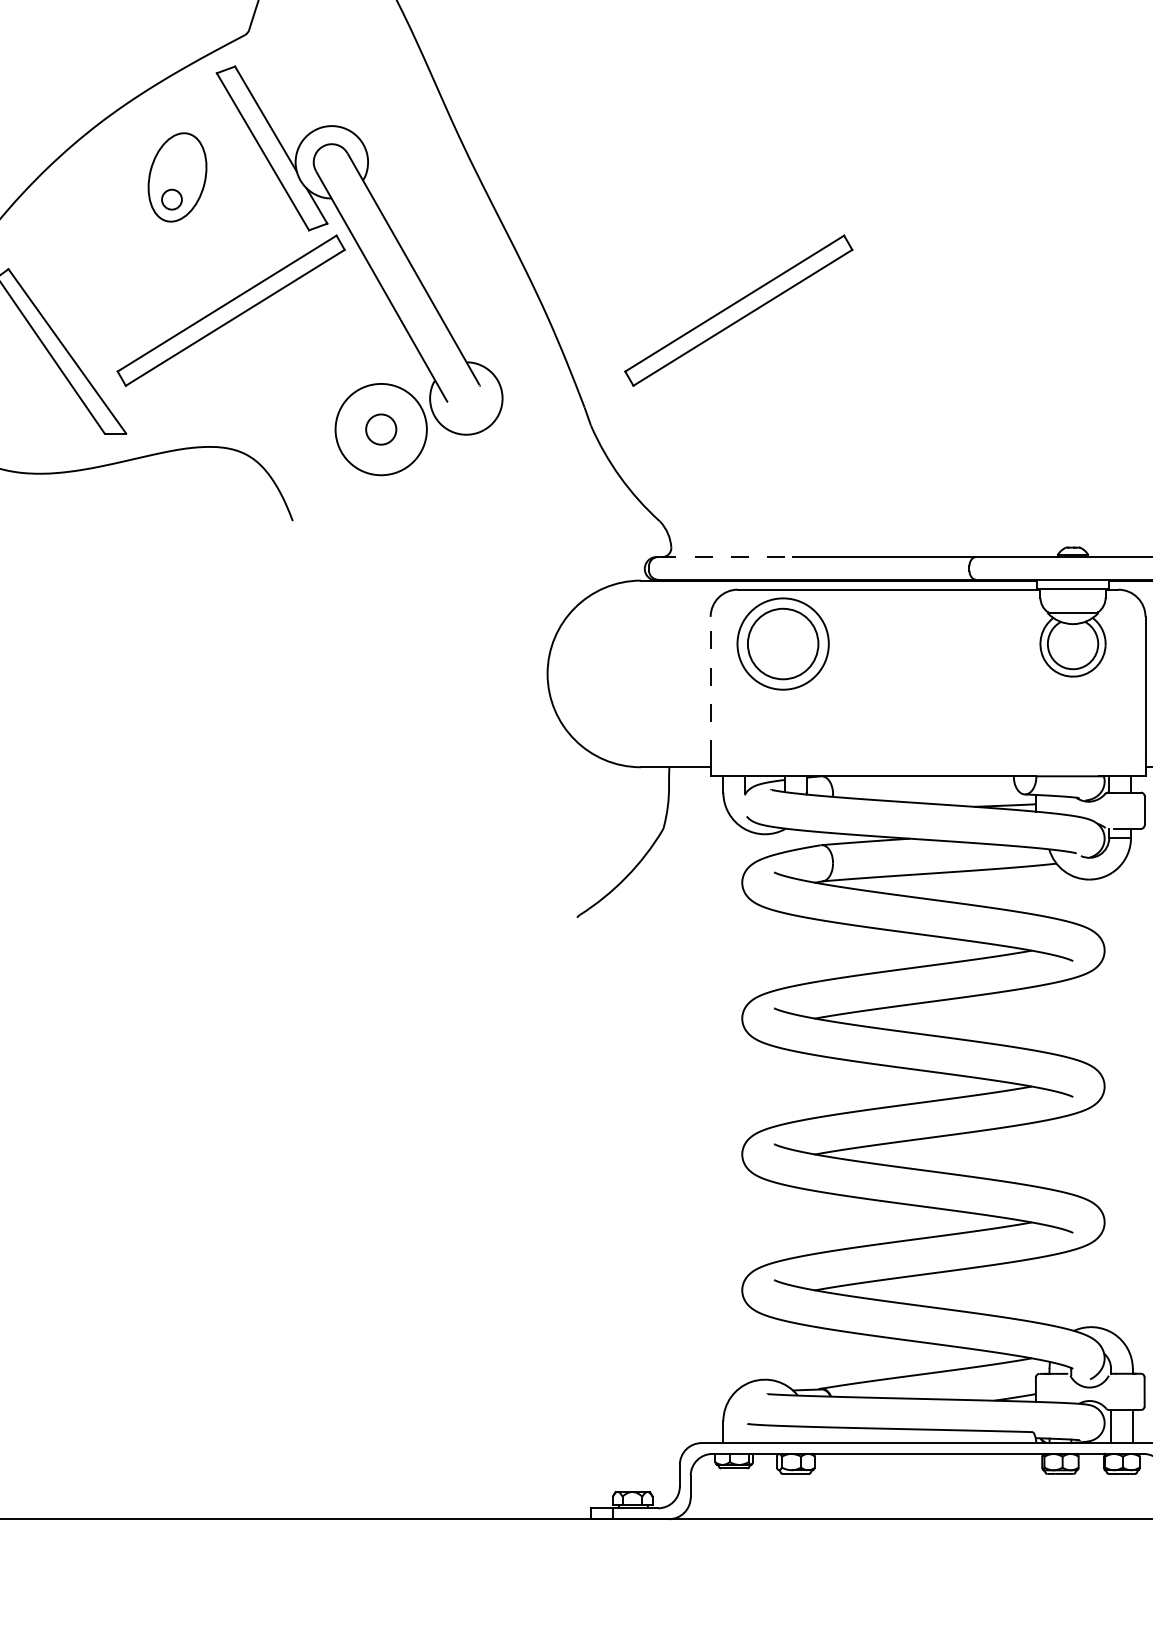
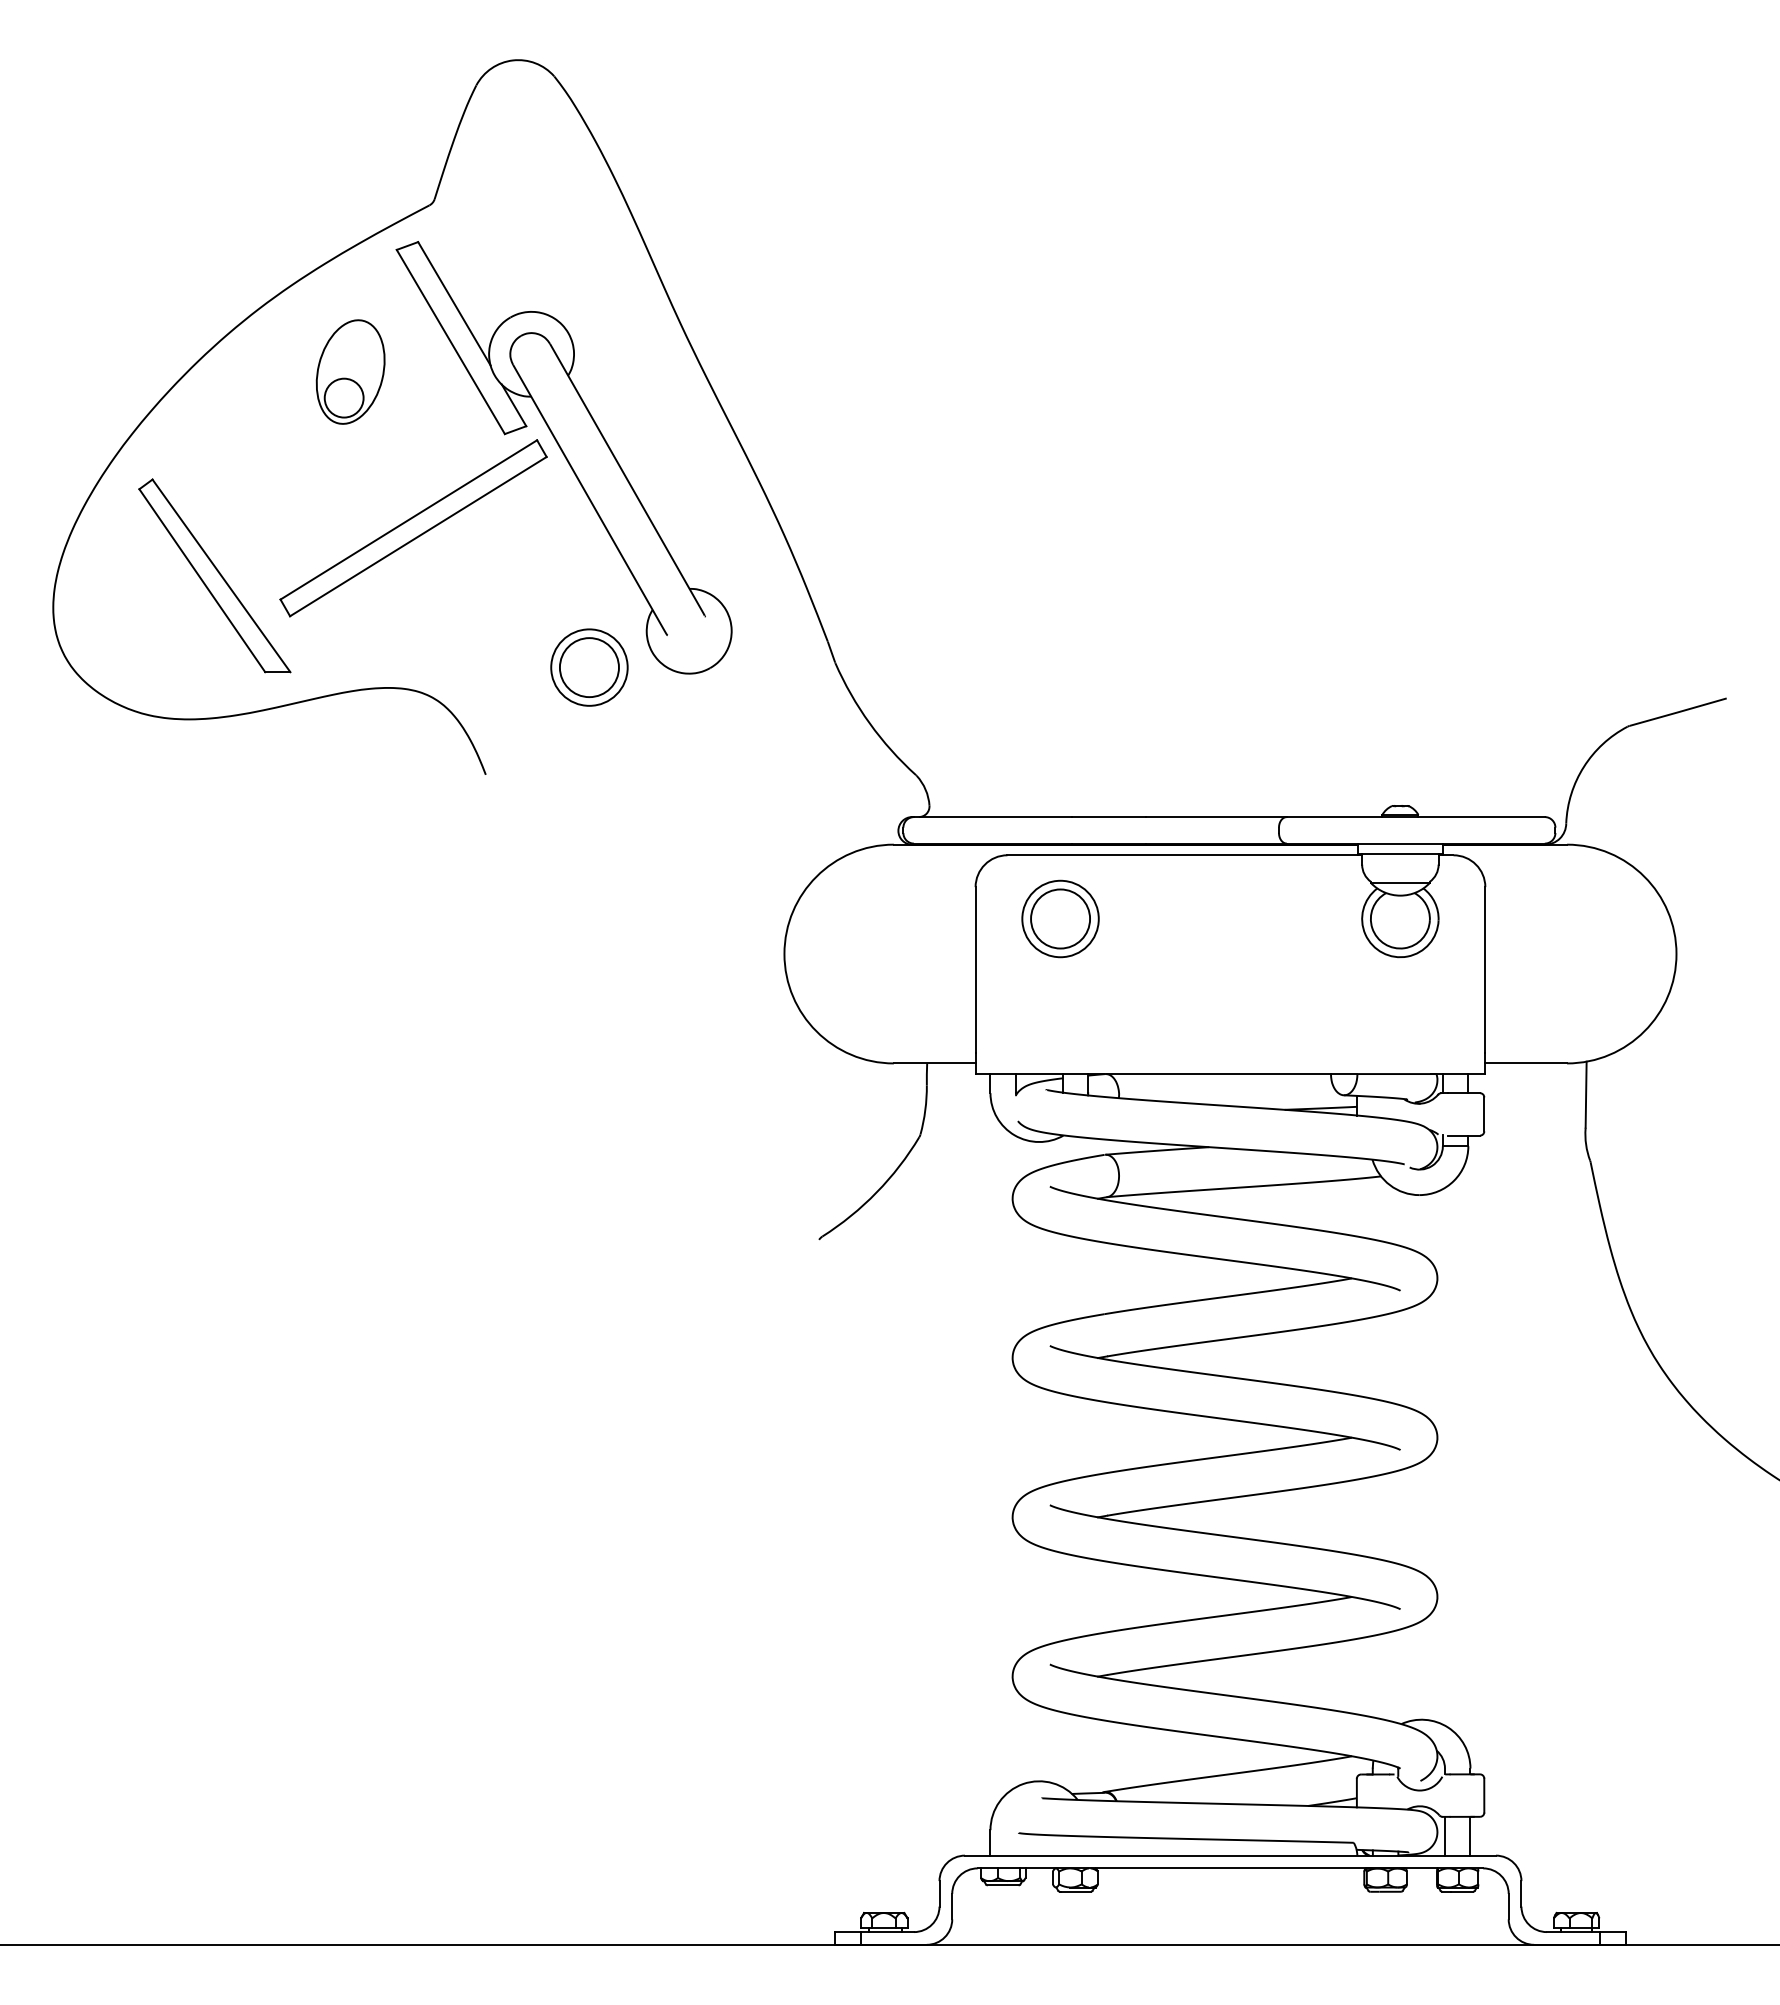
circle: (171, 199) -> (343, 397), size x1.67
part: (738, 310) -> (1008, 528), removed
circle: (380, 429) -> (588, 667), size x1.67
circle: (381, 429) -> (589, 667), size x0.71
line: (725, 557) -> (993, 817), dashed -> solid
part: (783, 643) -> (1060, 918), size x0.71
line: (710, 687) -> (975, 969), dashed -> solid

